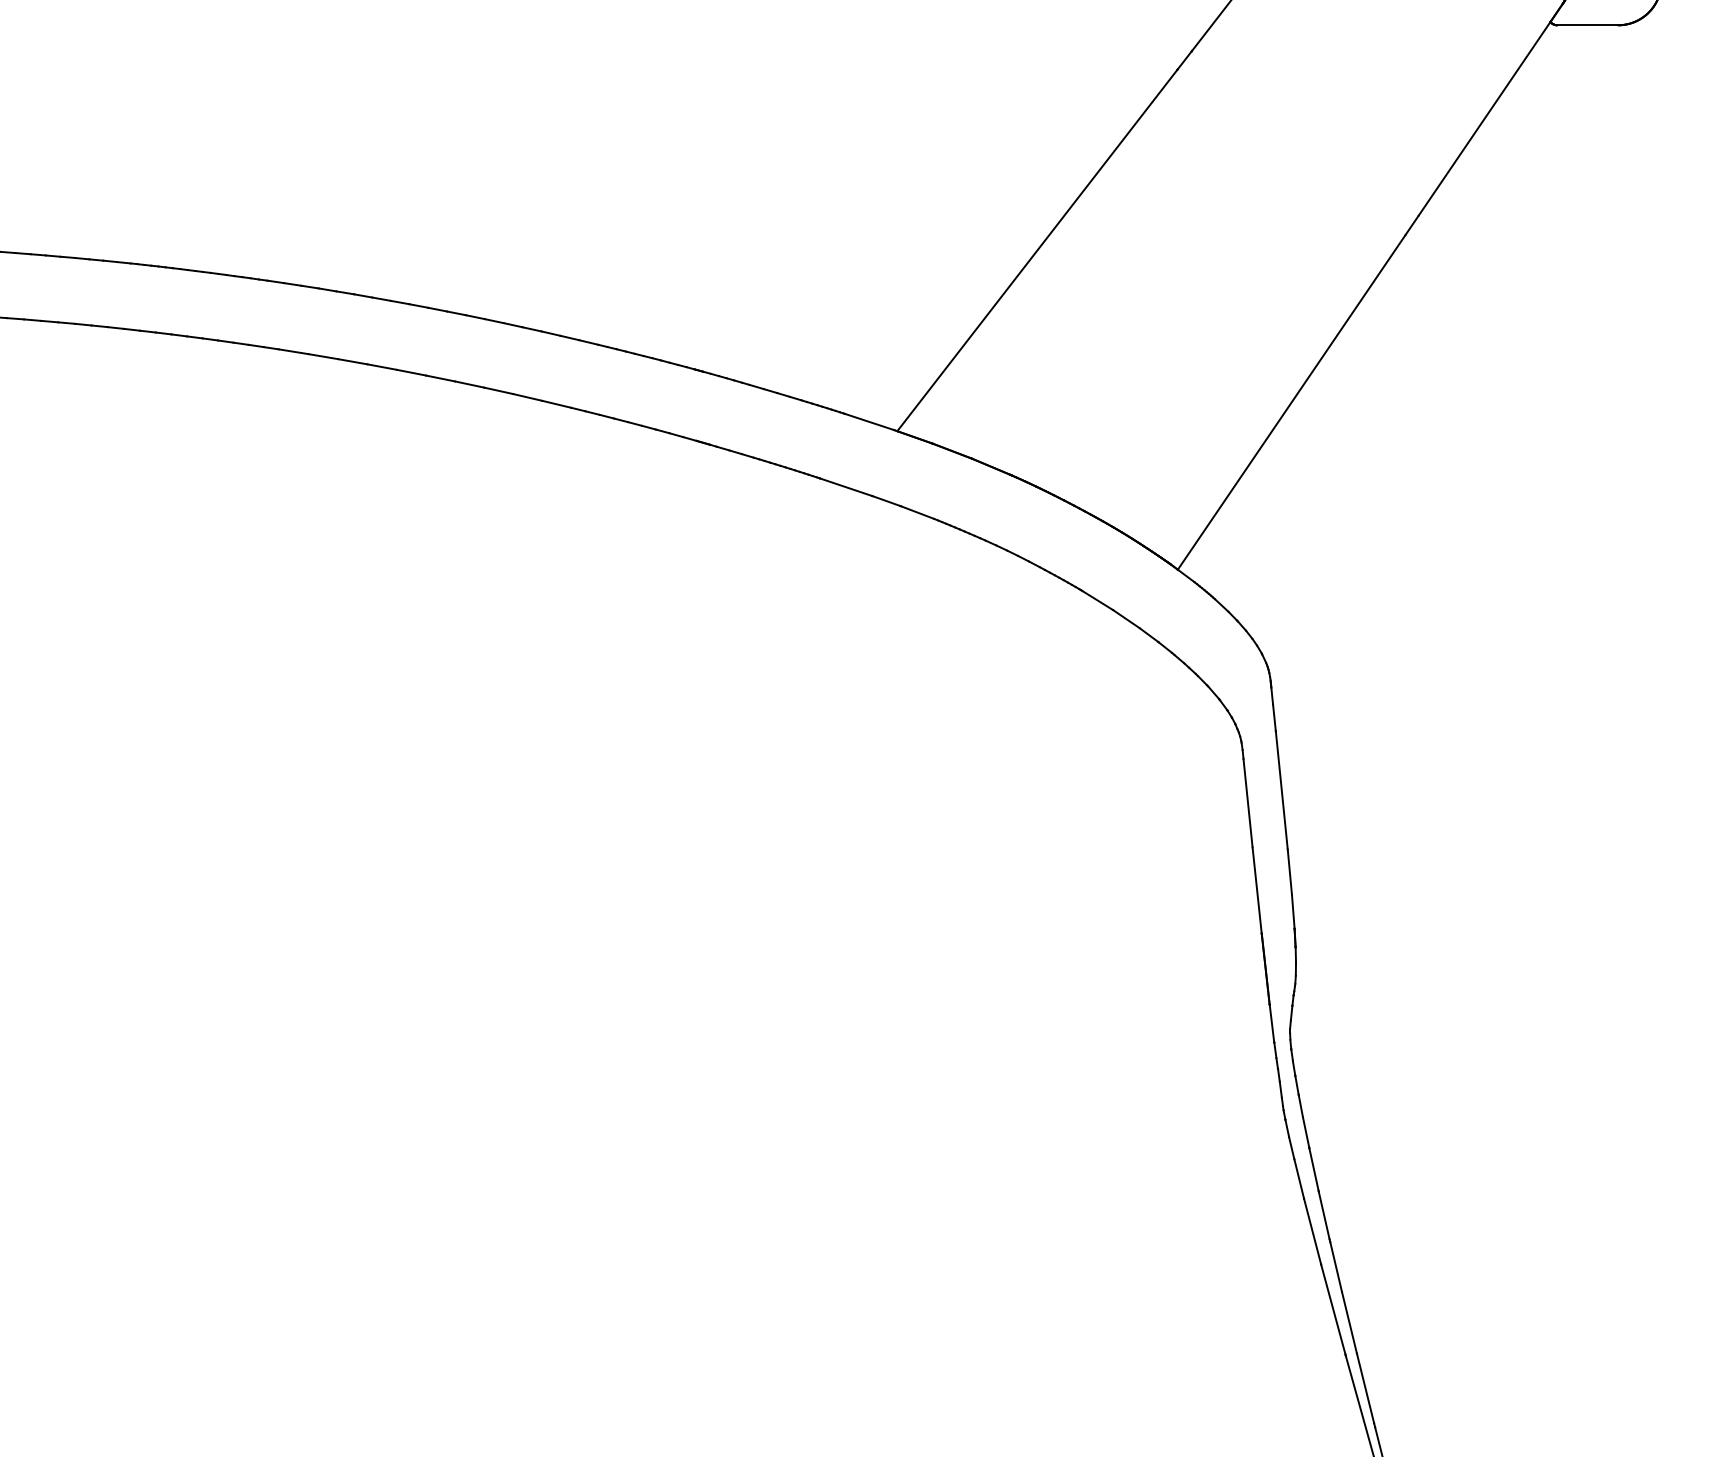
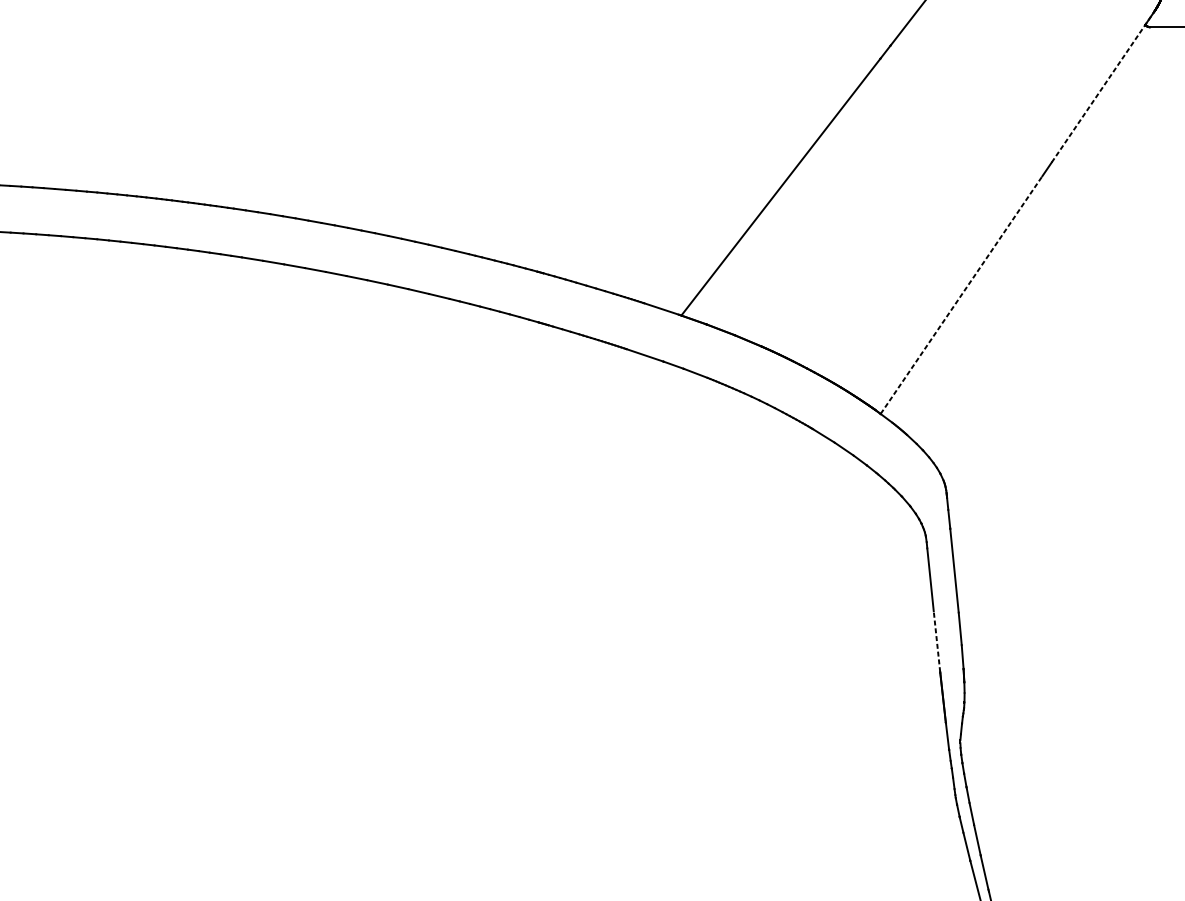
line: (1490, 110) -> (1102, 87), solid -> dashed
line: (1291, 401) -> (961, 294), solid -> dashed
line: (1257, 889) -> (937, 641), solid -> dashed

